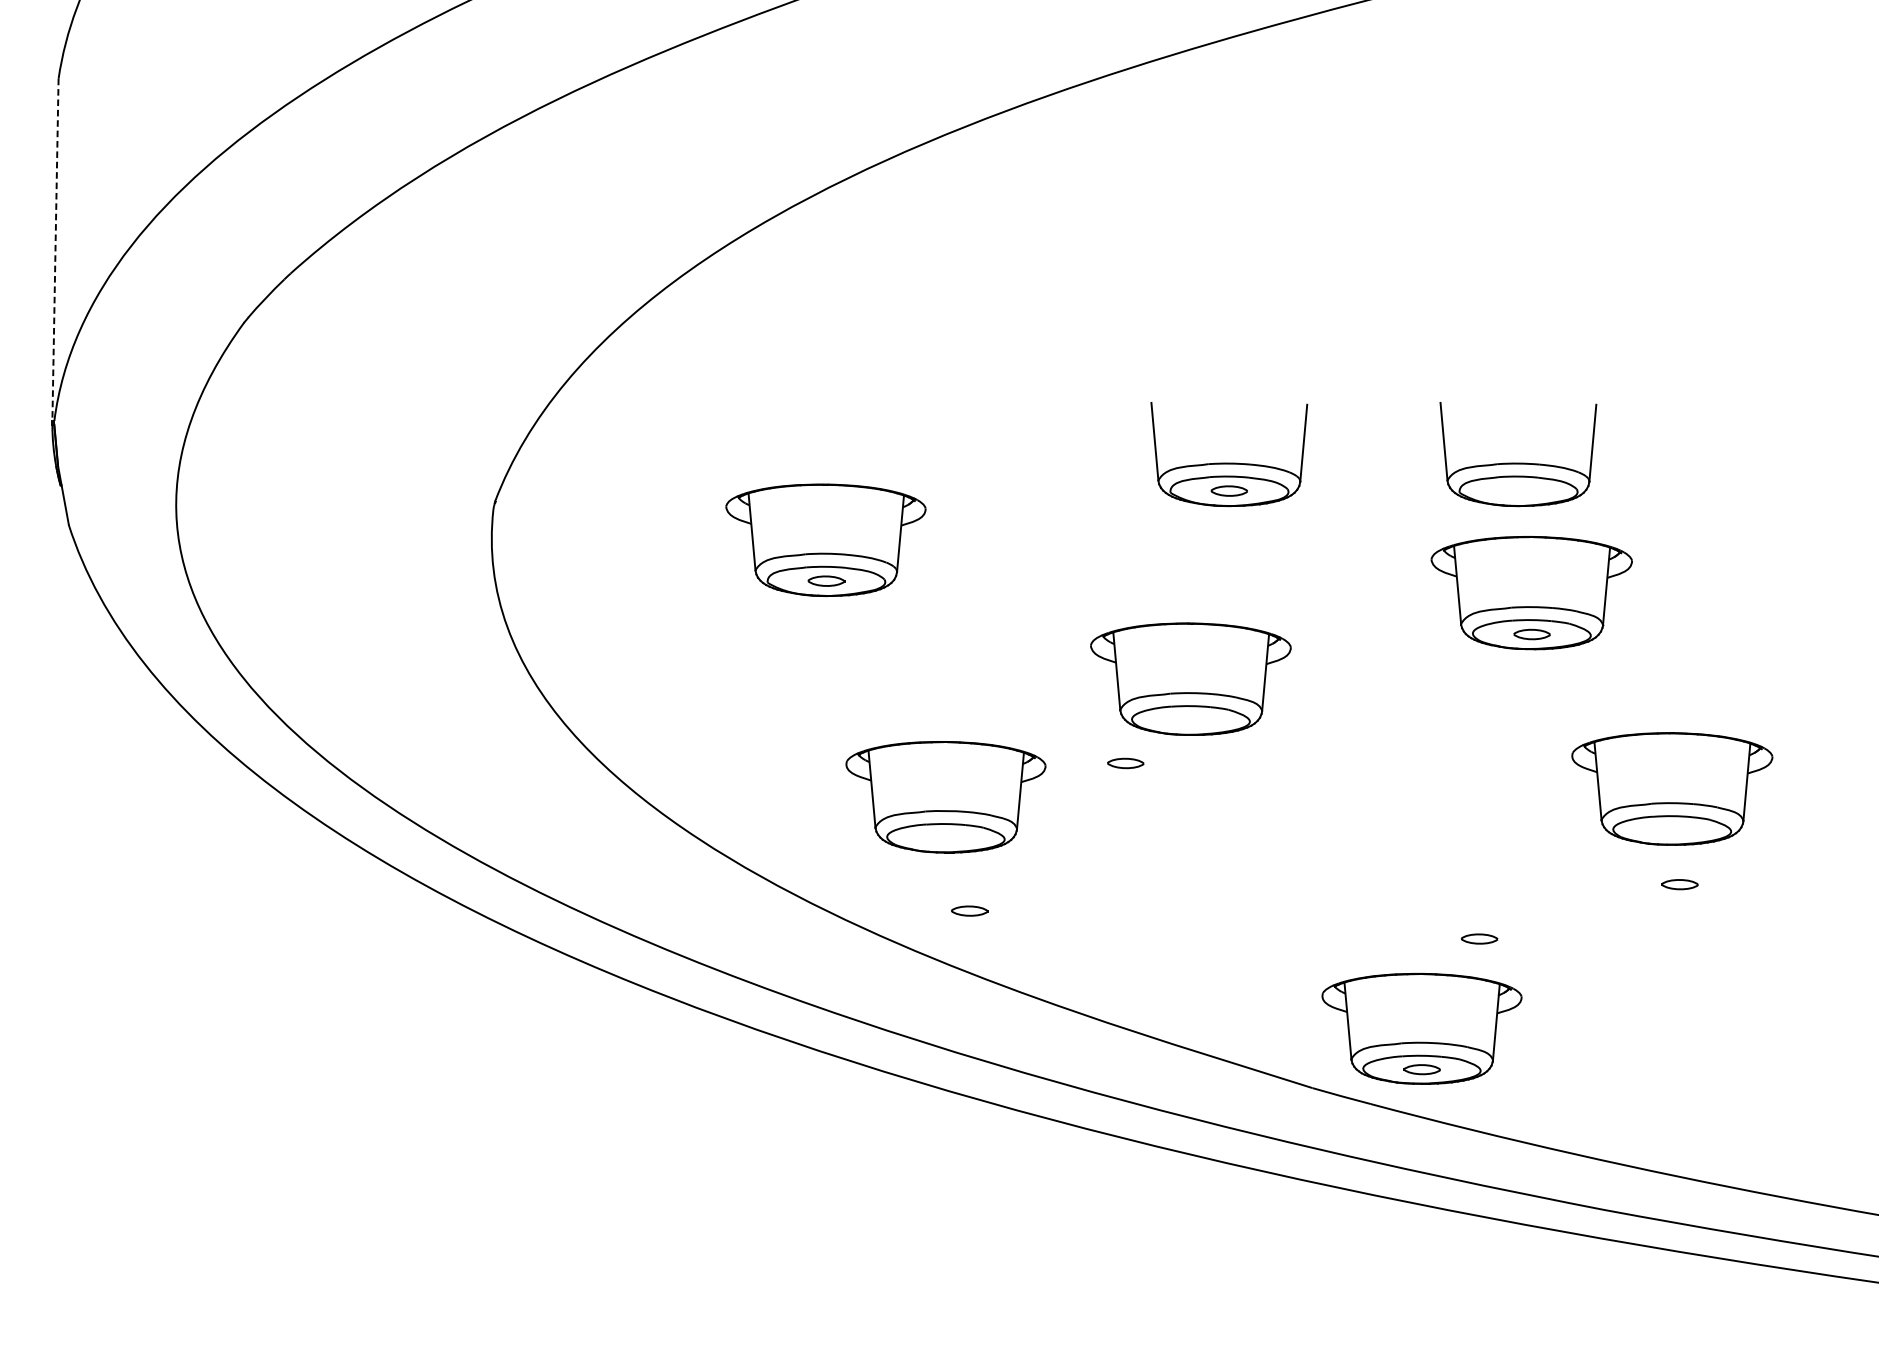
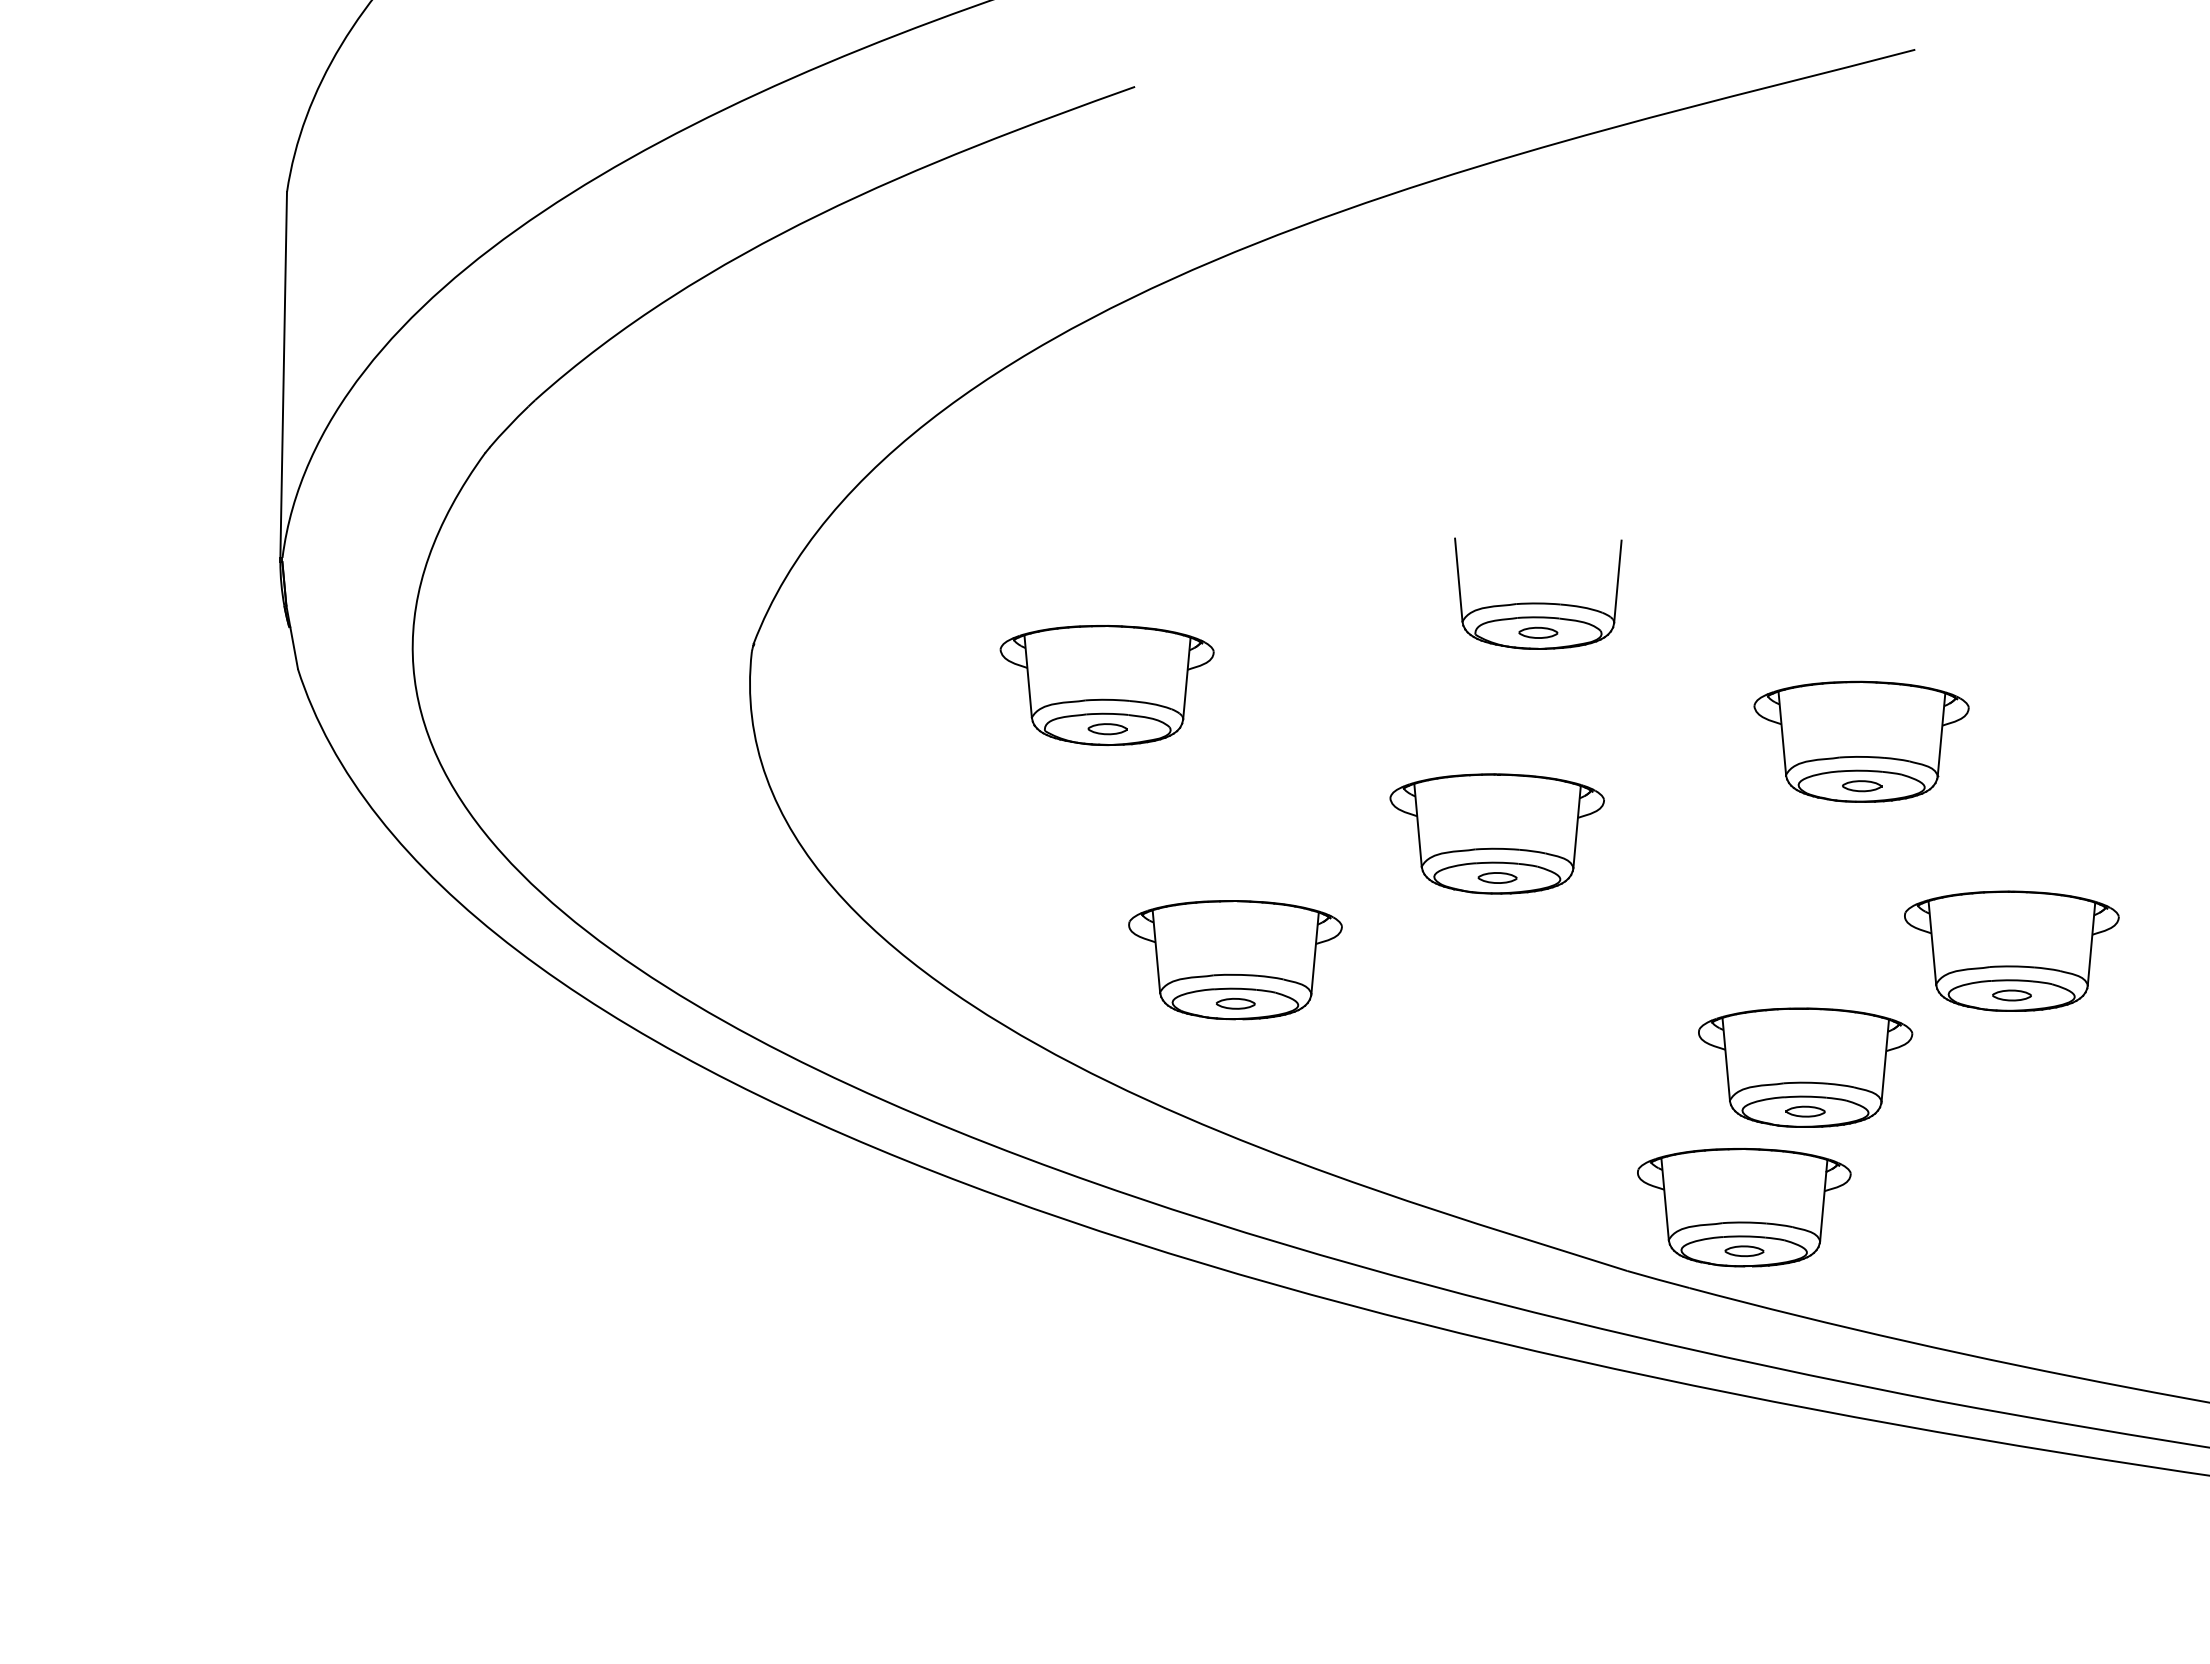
line: (55, 249) -> (283, 374), dashed -> solid
part: (1518, 462) -> (1847, 602), removed
part: (1125, 762) -> (1497, 877), moved
part: (1679, 884) -> (2011, 995), moved
part: (1479, 897) -> (1805, 1067), added
part: (969, 910) -> (1235, 1003), moved

